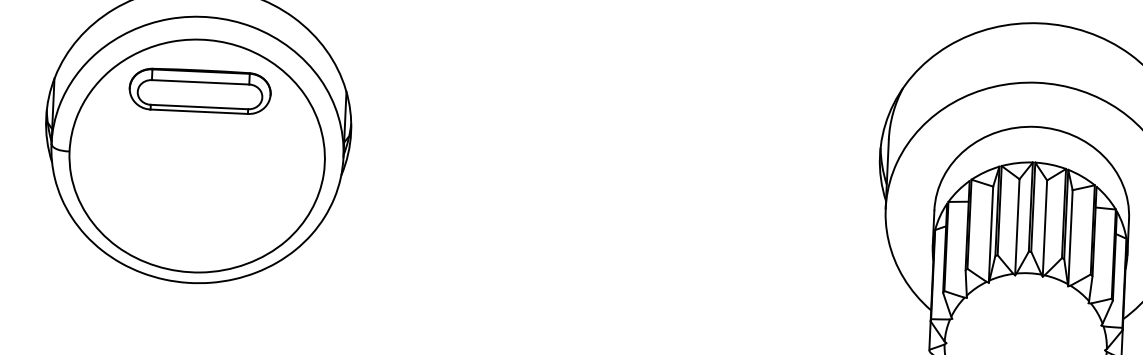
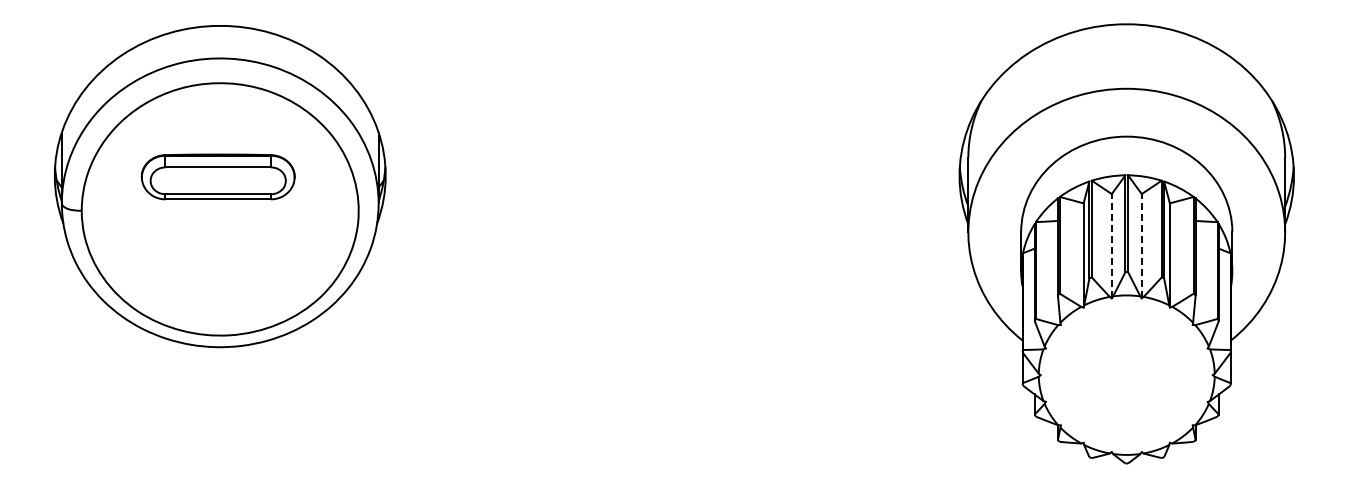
part: (199, 90) -> (217, 176), moved
line: (1017, 226) -> (1111, 245), solid -> dashed
line: (1044, 227) -> (1141, 245), solid -> dashed

